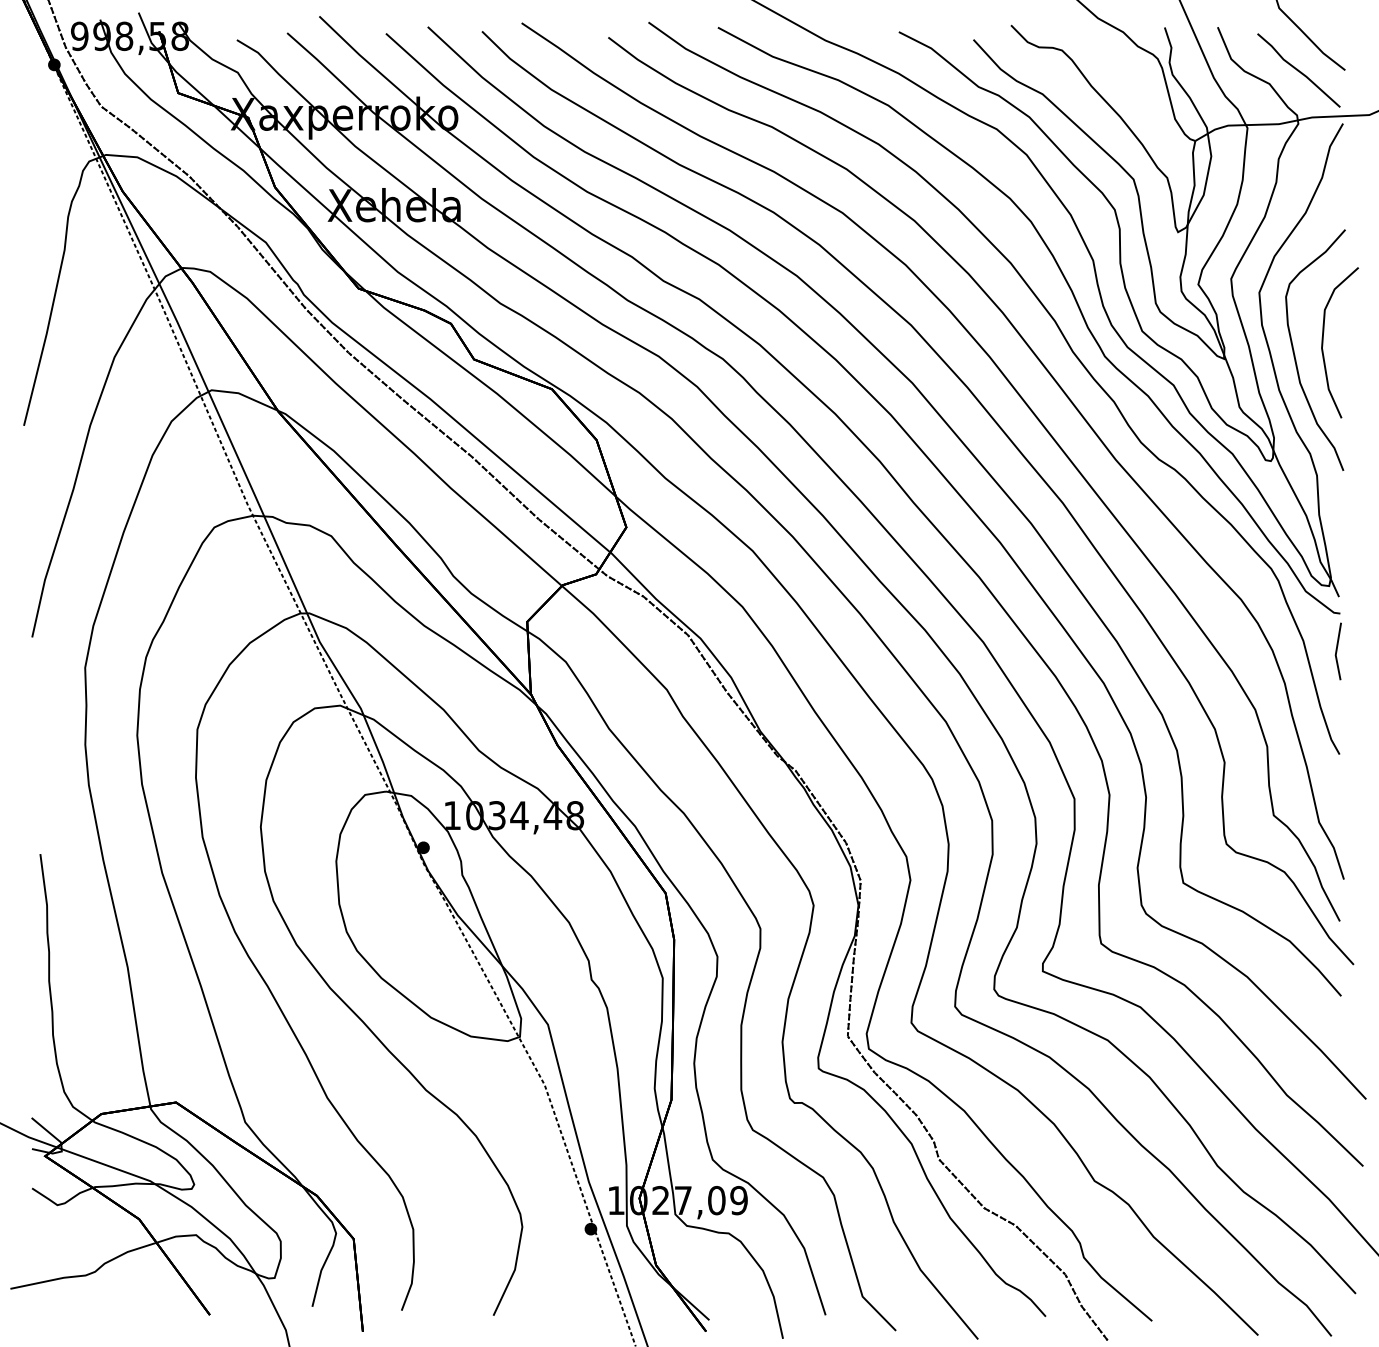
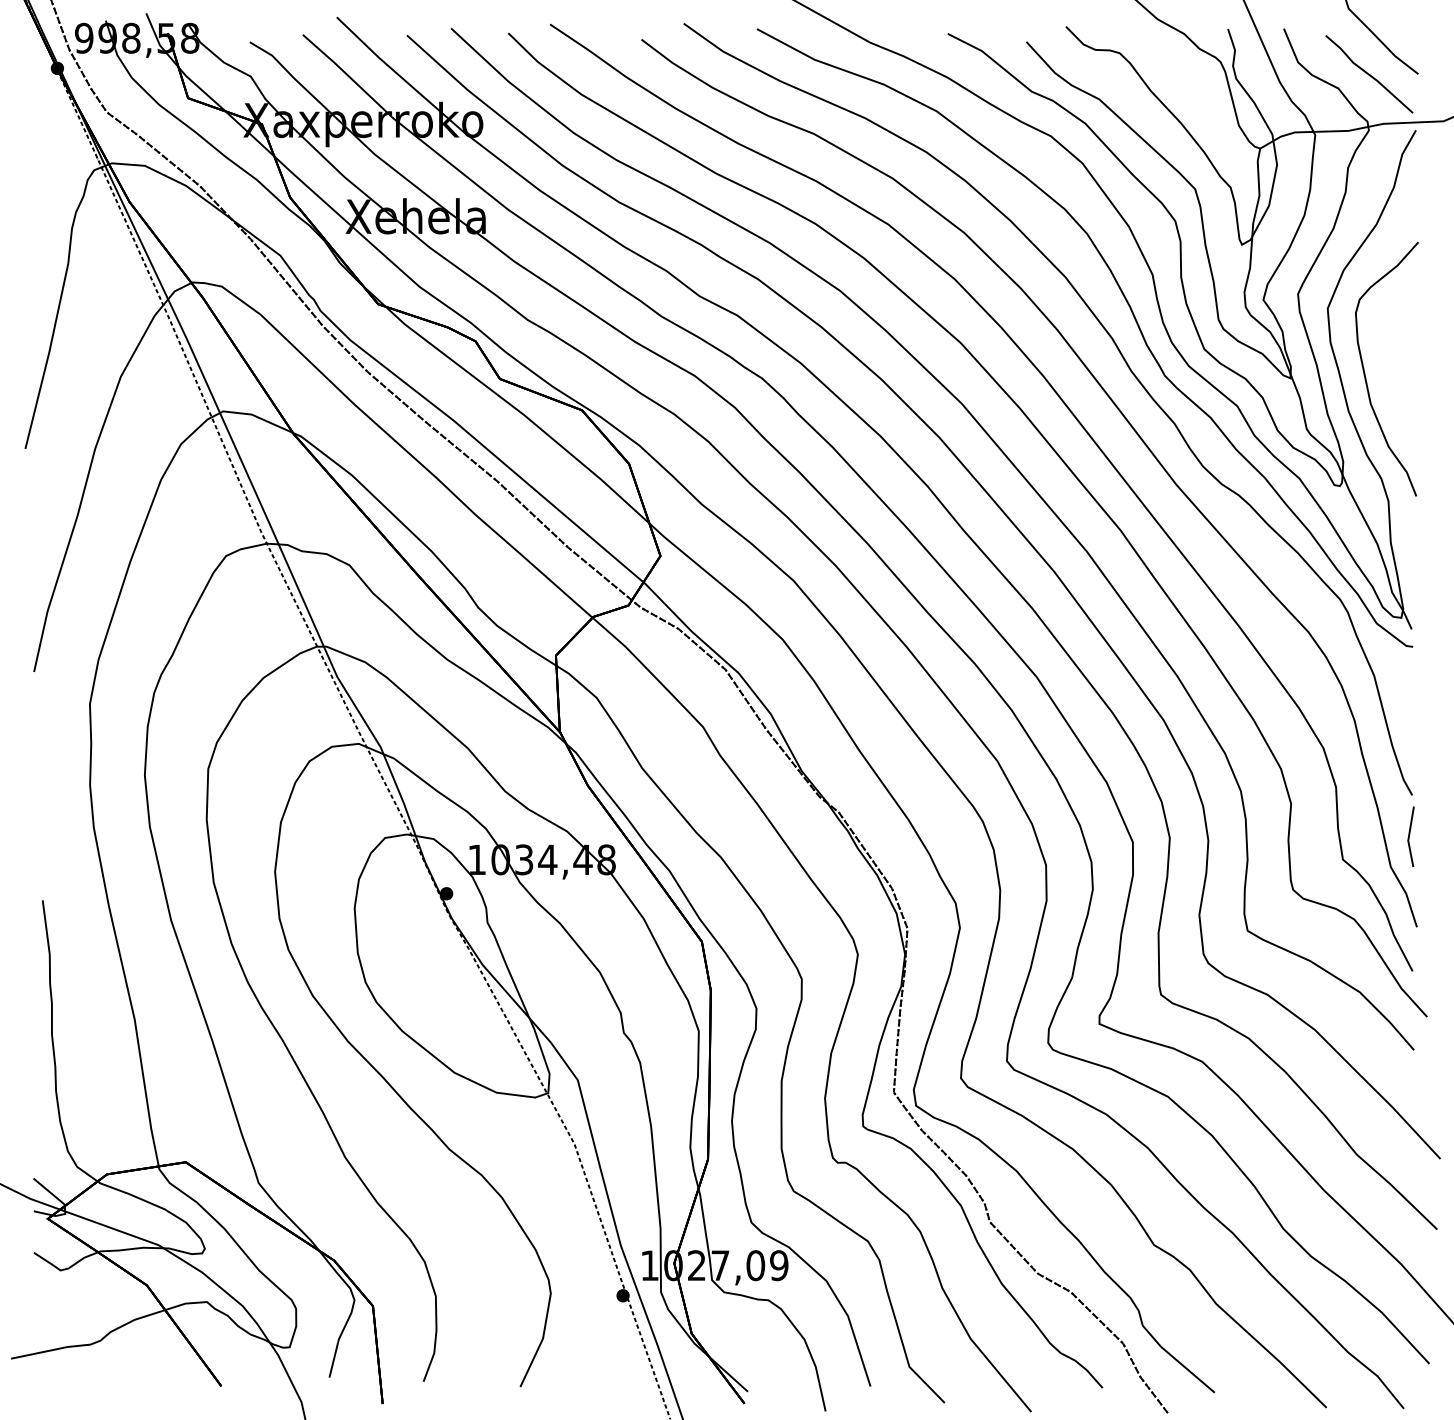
curve: (1323, 342) -> (1395, 361), removed
line: (1336, 651) -> (1409, 836), moved

